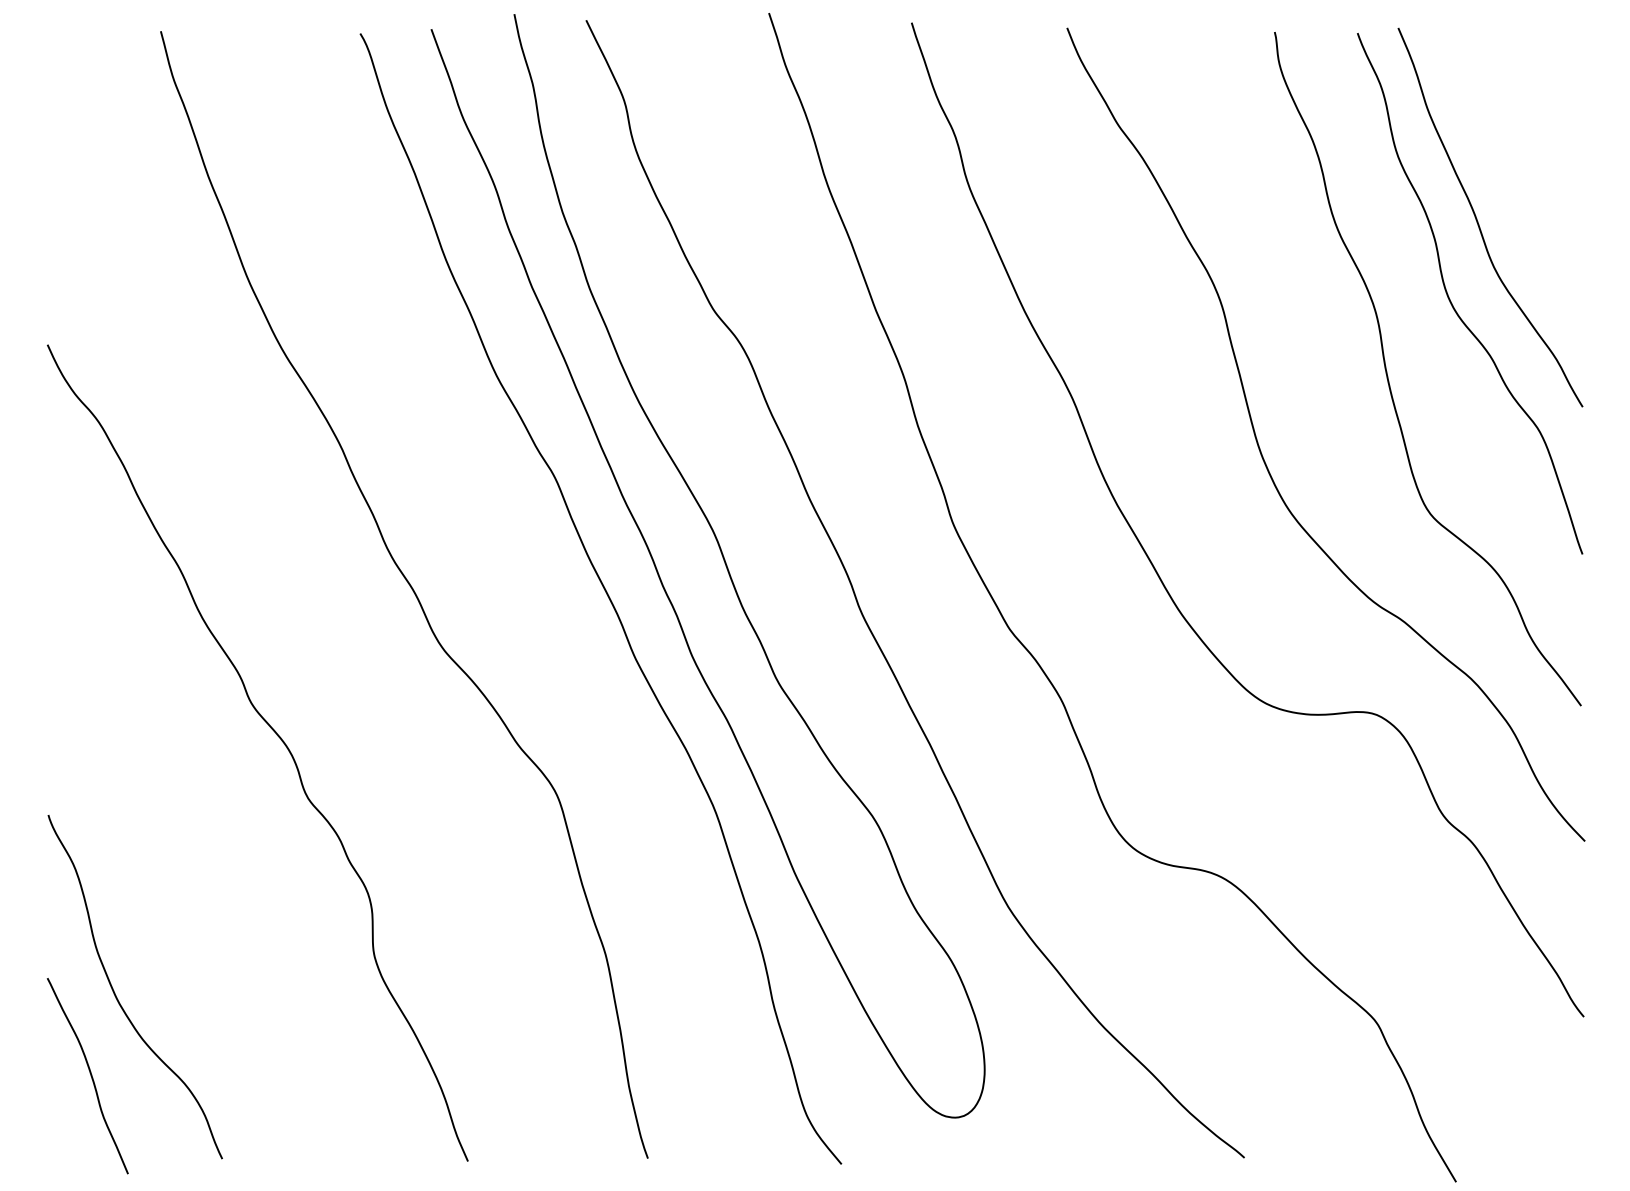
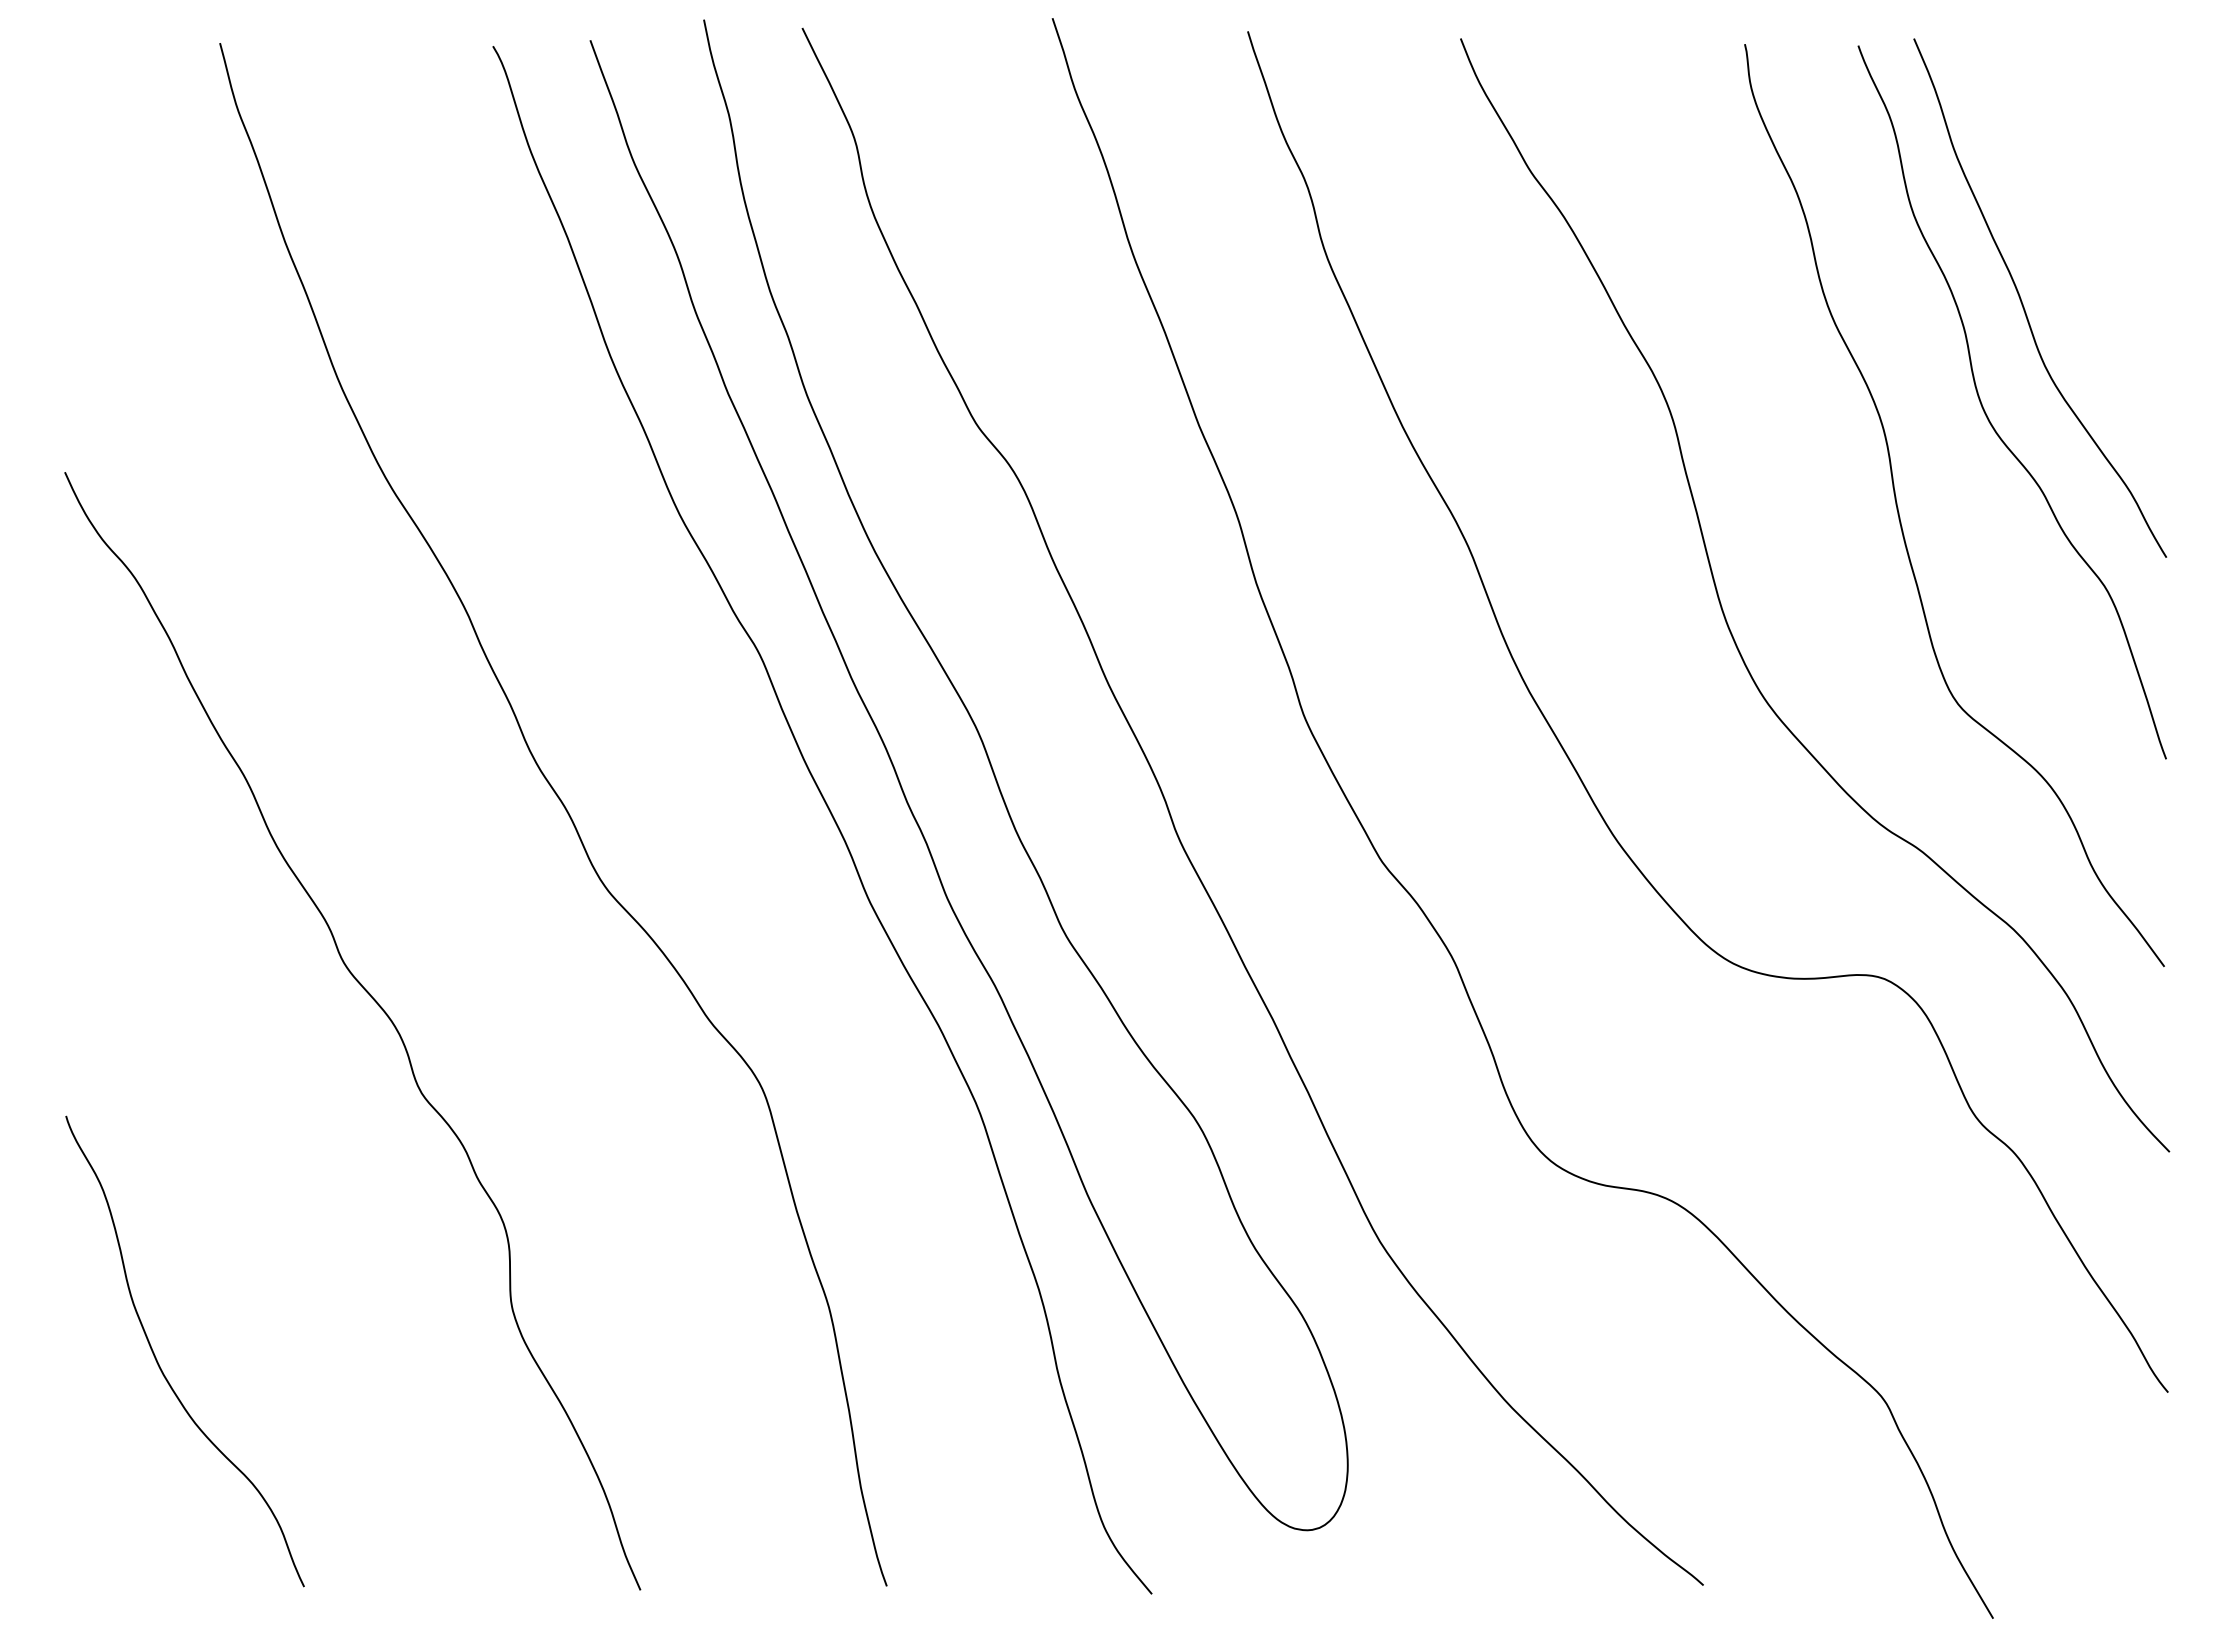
curve: (90, 1074) -> (123, 1471), removed

